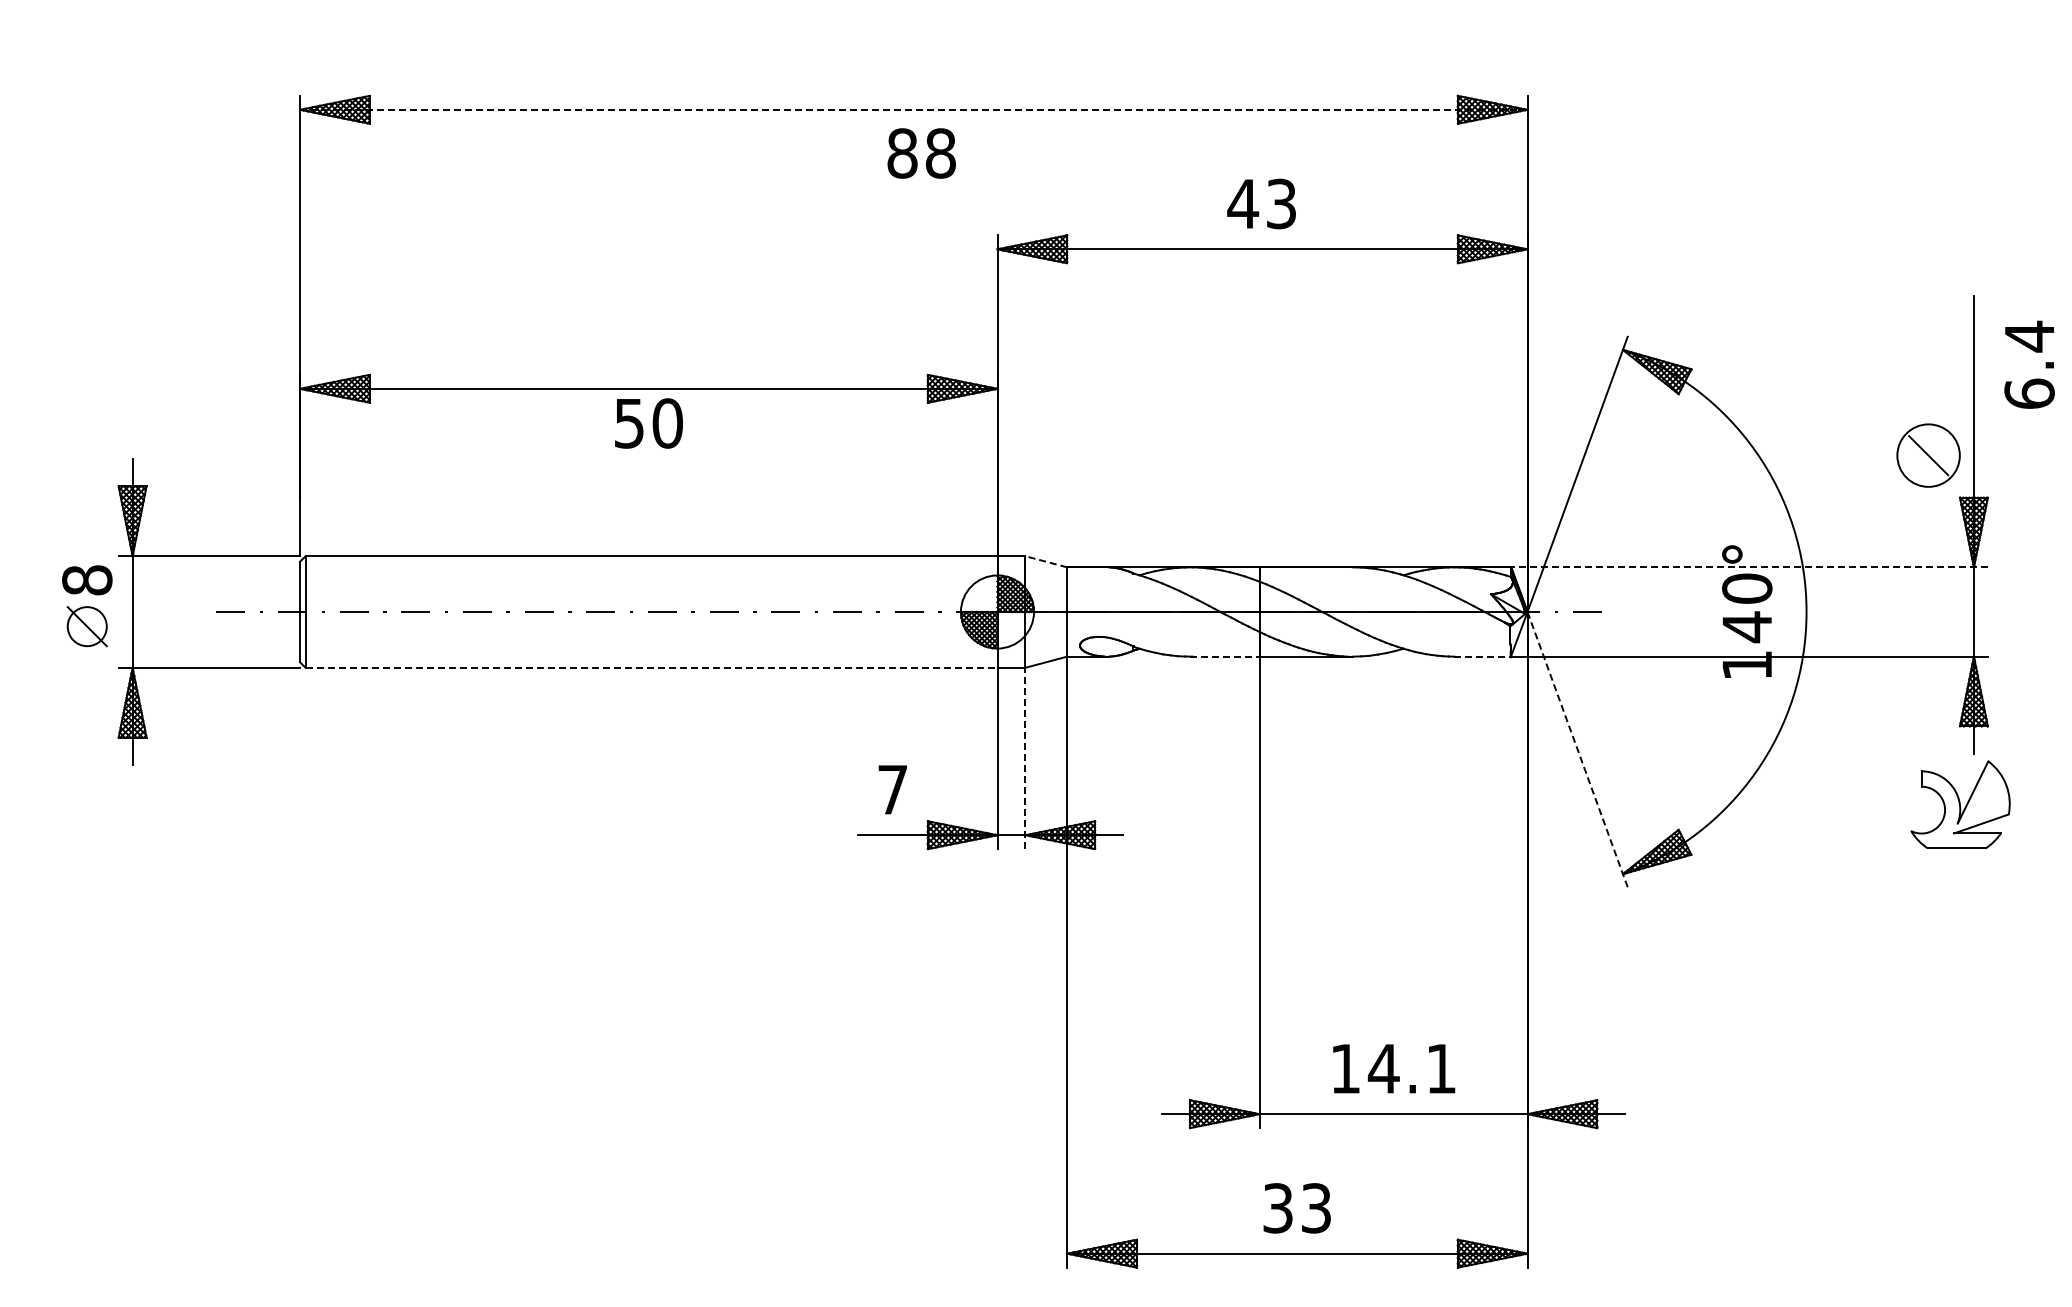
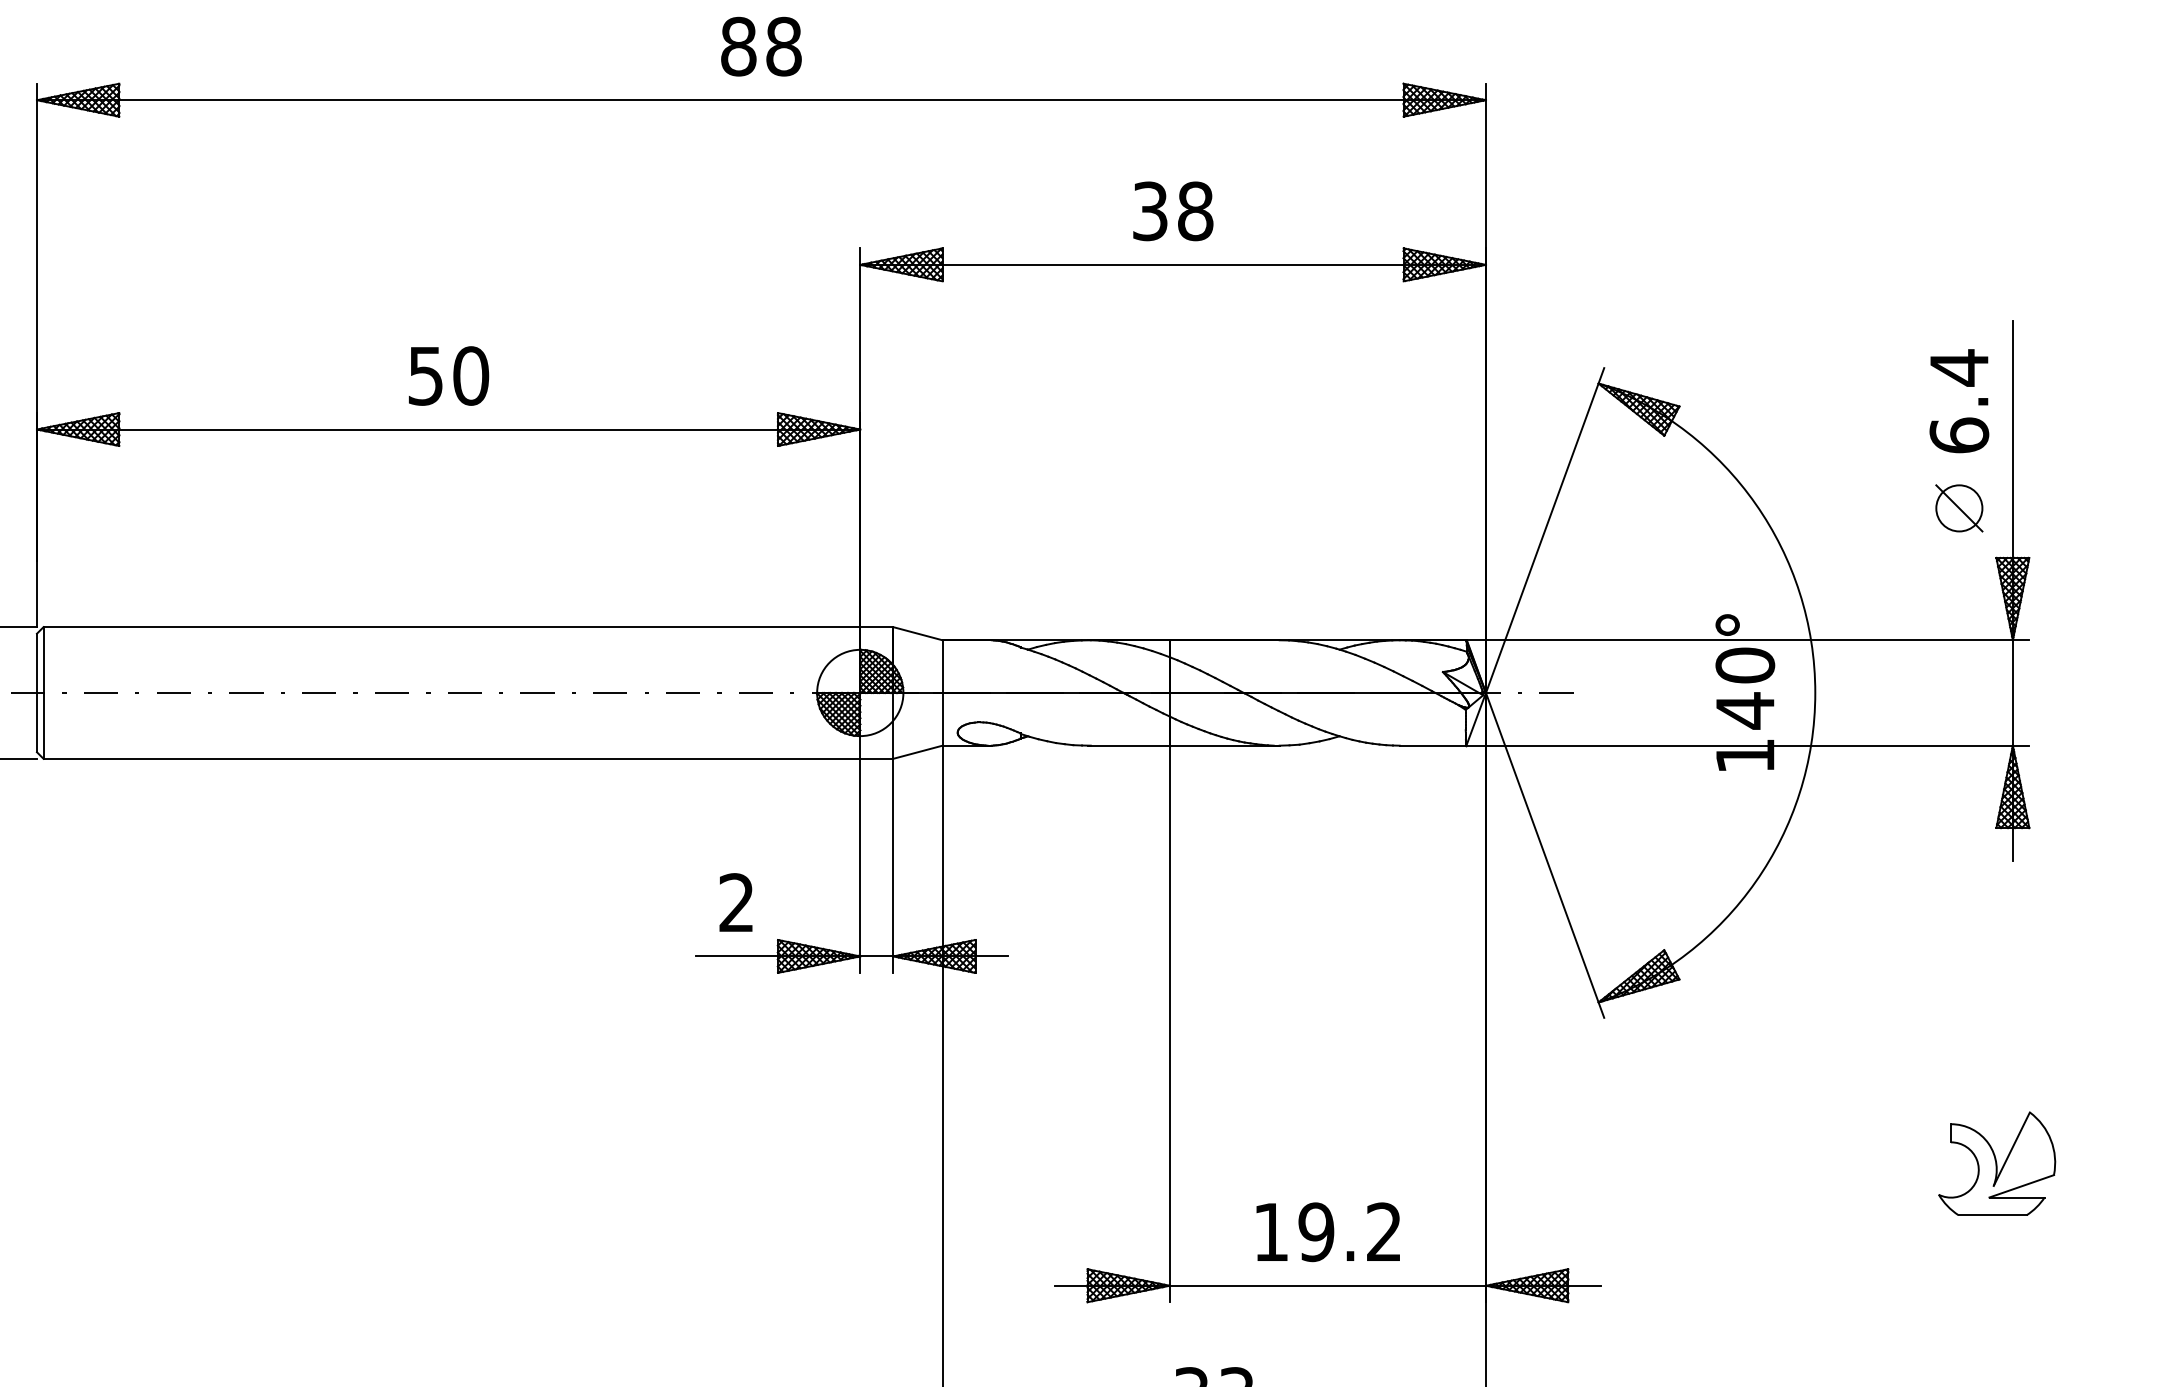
line: (913, 109) -> (761, 99), dashed -> solid
text: (921, 153) -> (761, 46), moved
text: (1261, 203) -> (1171, 210), 43 -> 38
text: (2029, 364) -> (1959, 400), moved
text: (648, 423) -> (448, 376), moved
circle: (1928, 455) -> (1959, 508), size x0.62
line: (1046, 561) -> (918, 633), dashed -> solid
line: (1749, 567) -> (1747, 640), dashed -> solid
line: (1225, 656) -> (1129, 745), dashed -> solid
line: (1483, 656) -> (1433, 745), dashed -> solid
line: (651, 667) -> (451, 758), dashed -> solid
line: (1577, 750) -> (1544, 856), dashed -> solid
line: (1025, 758) -> (893, 865), dashed -> solid
text: (892, 789) -> (736, 902), 7 -> 2
part: (1960, 804) -> (1997, 1163), moved
text: (1411, 1068) -> (1348, 1231), 14.1 -> 19.2

